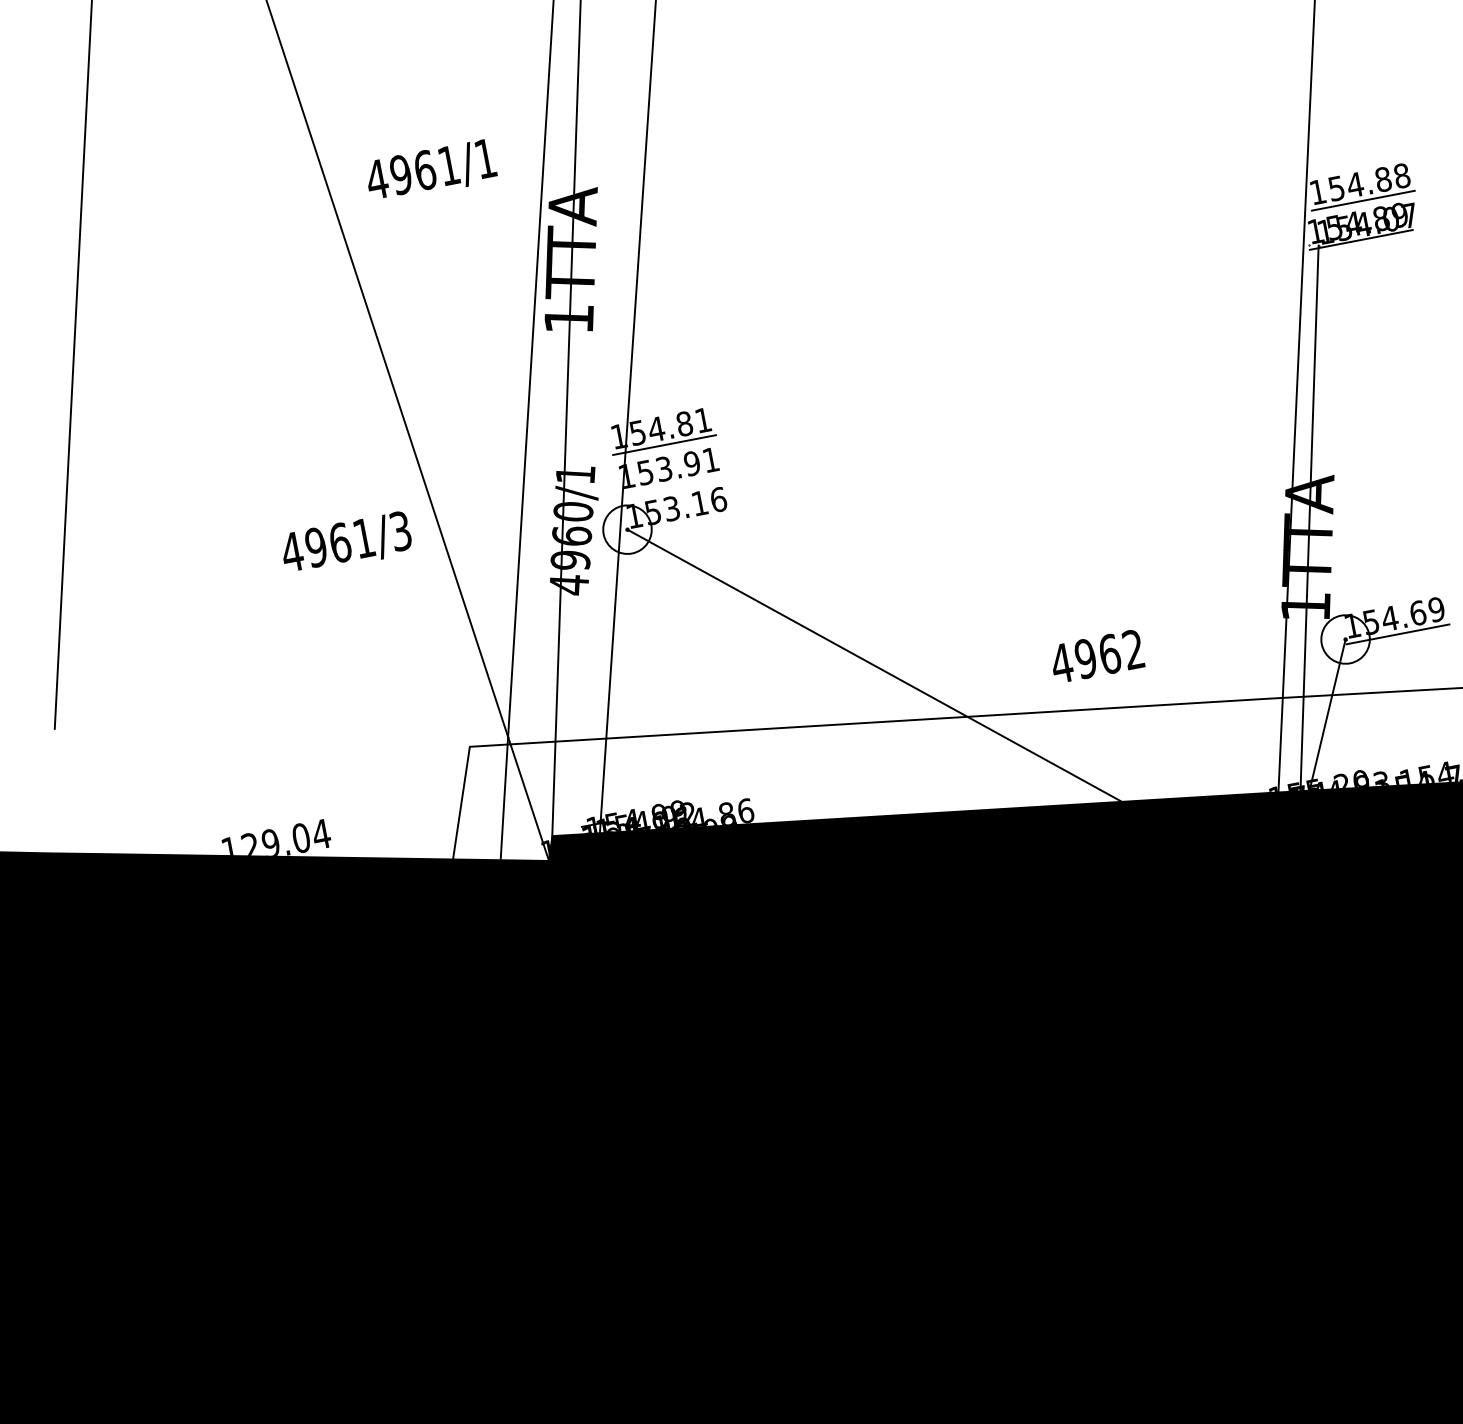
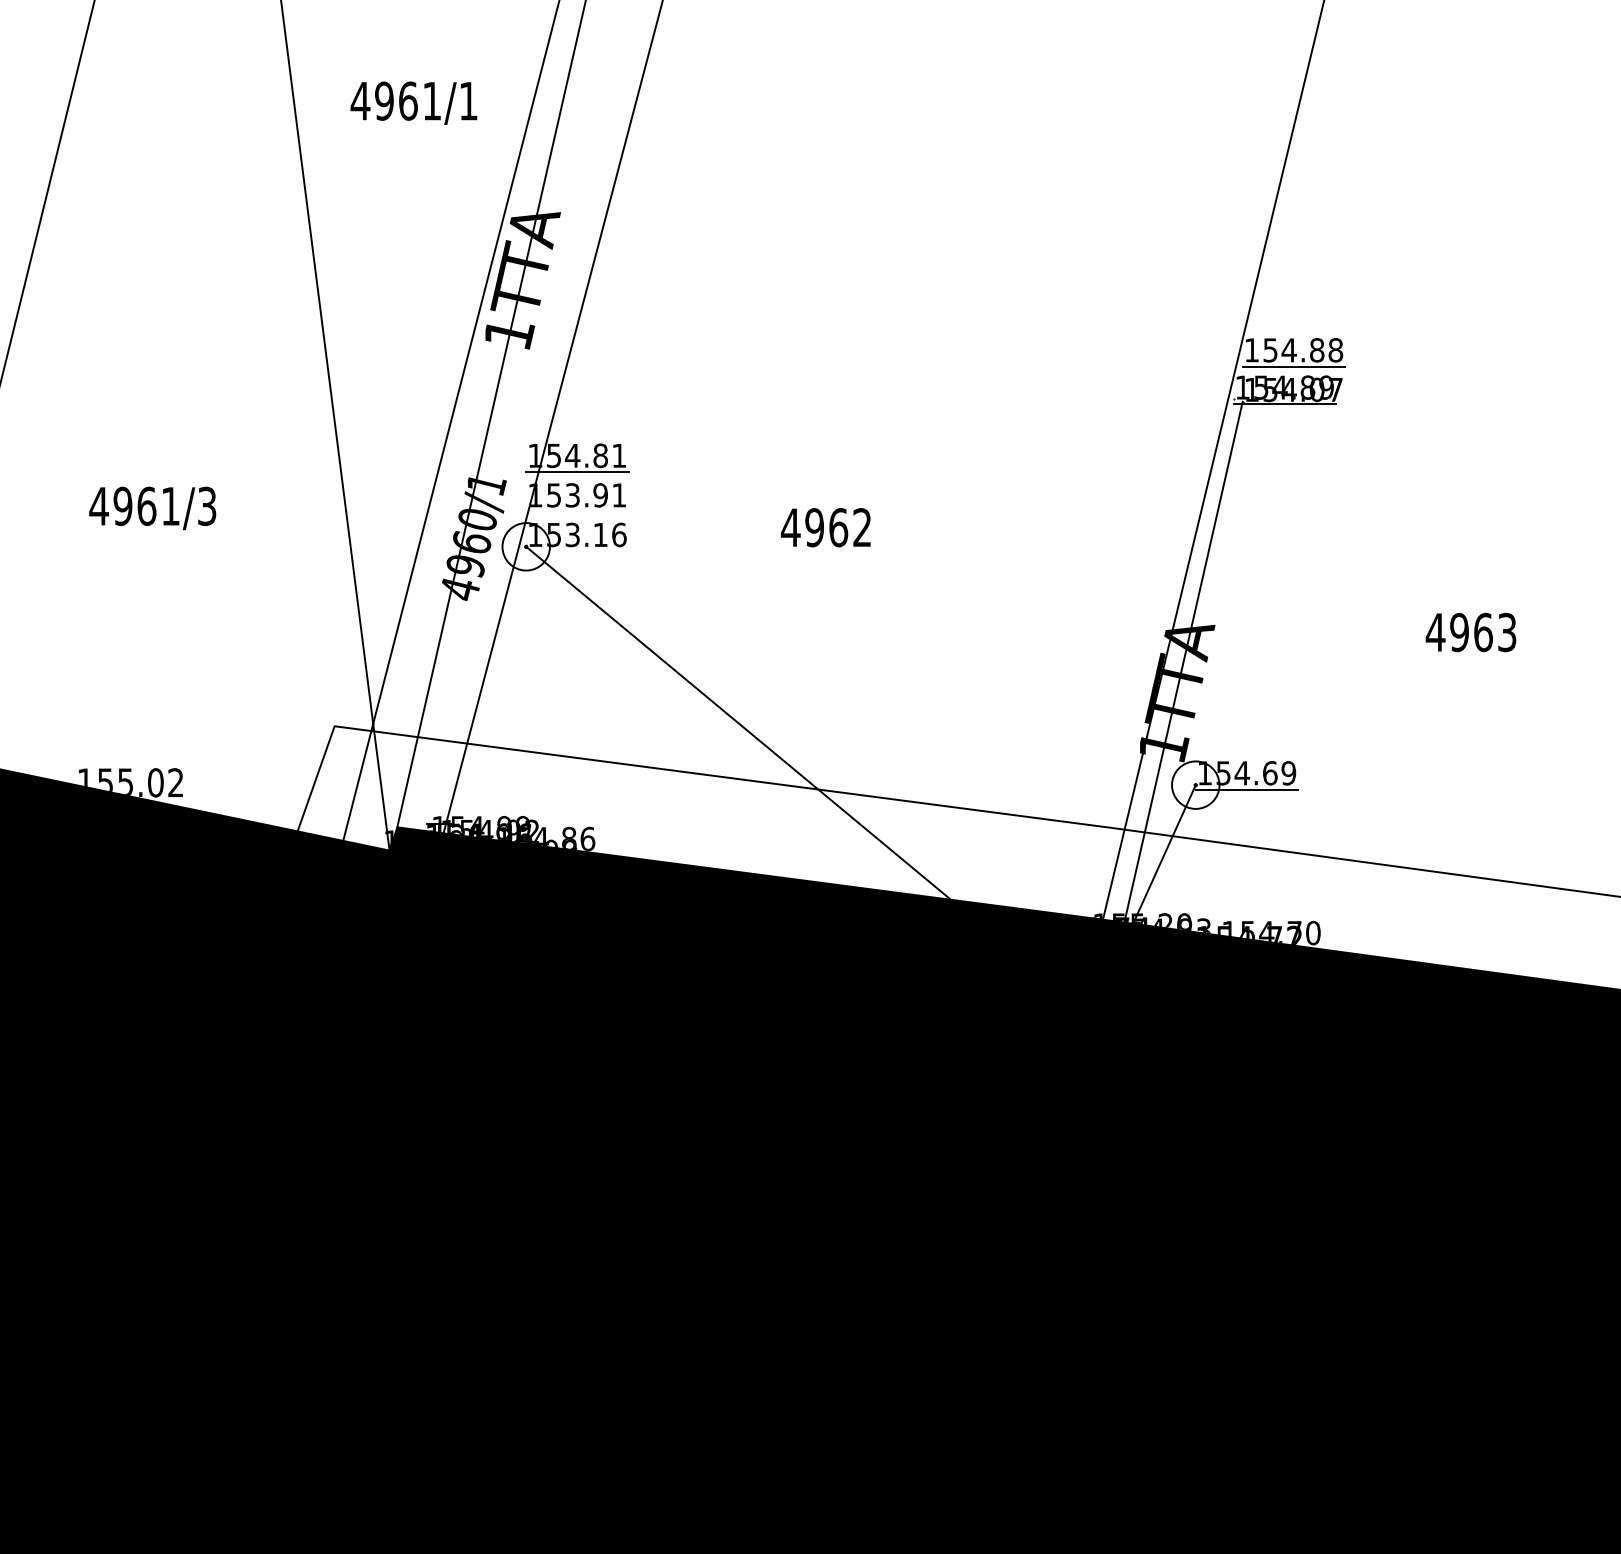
text: (430, 170) -> (413, 102), moved
text: (346, 543) -> (152, 508), moved
text: (1096, 656) -> (825, 527), moved
text: (286, 840) -> (141, 782), 129.04 -> 155.02

